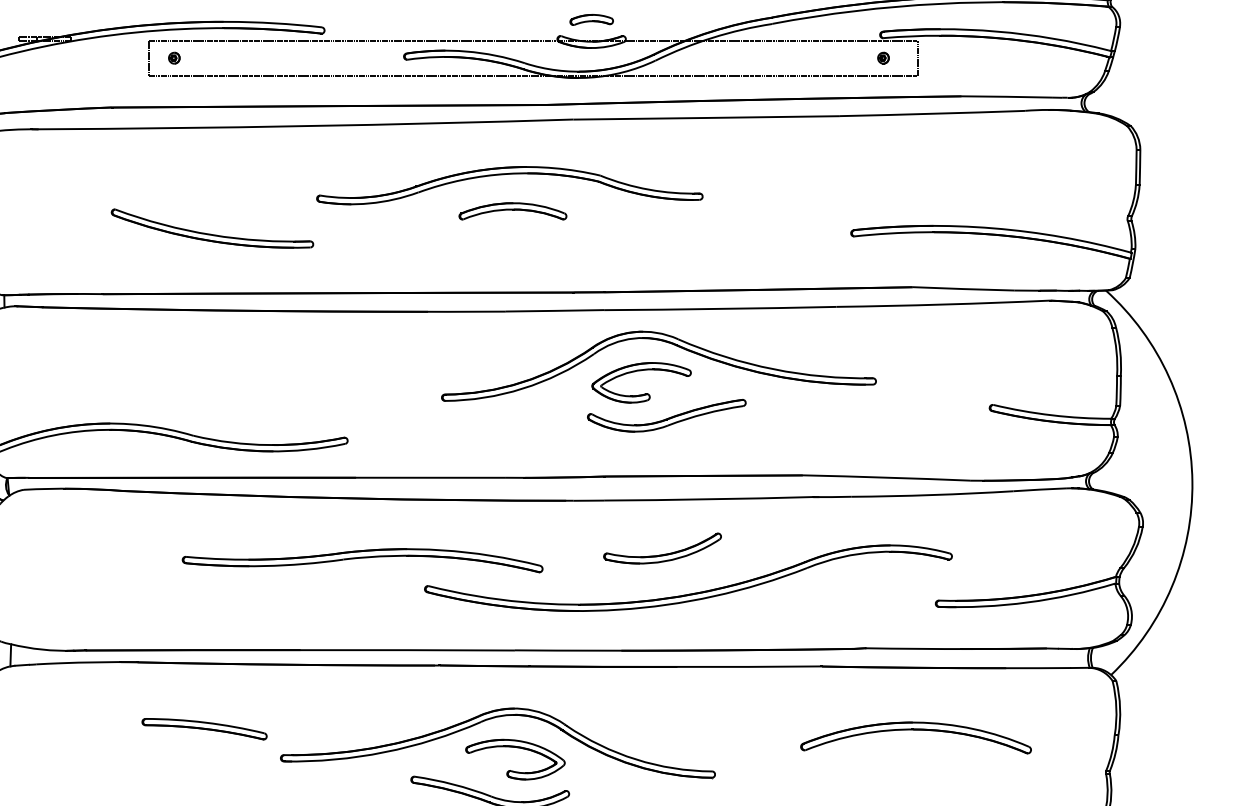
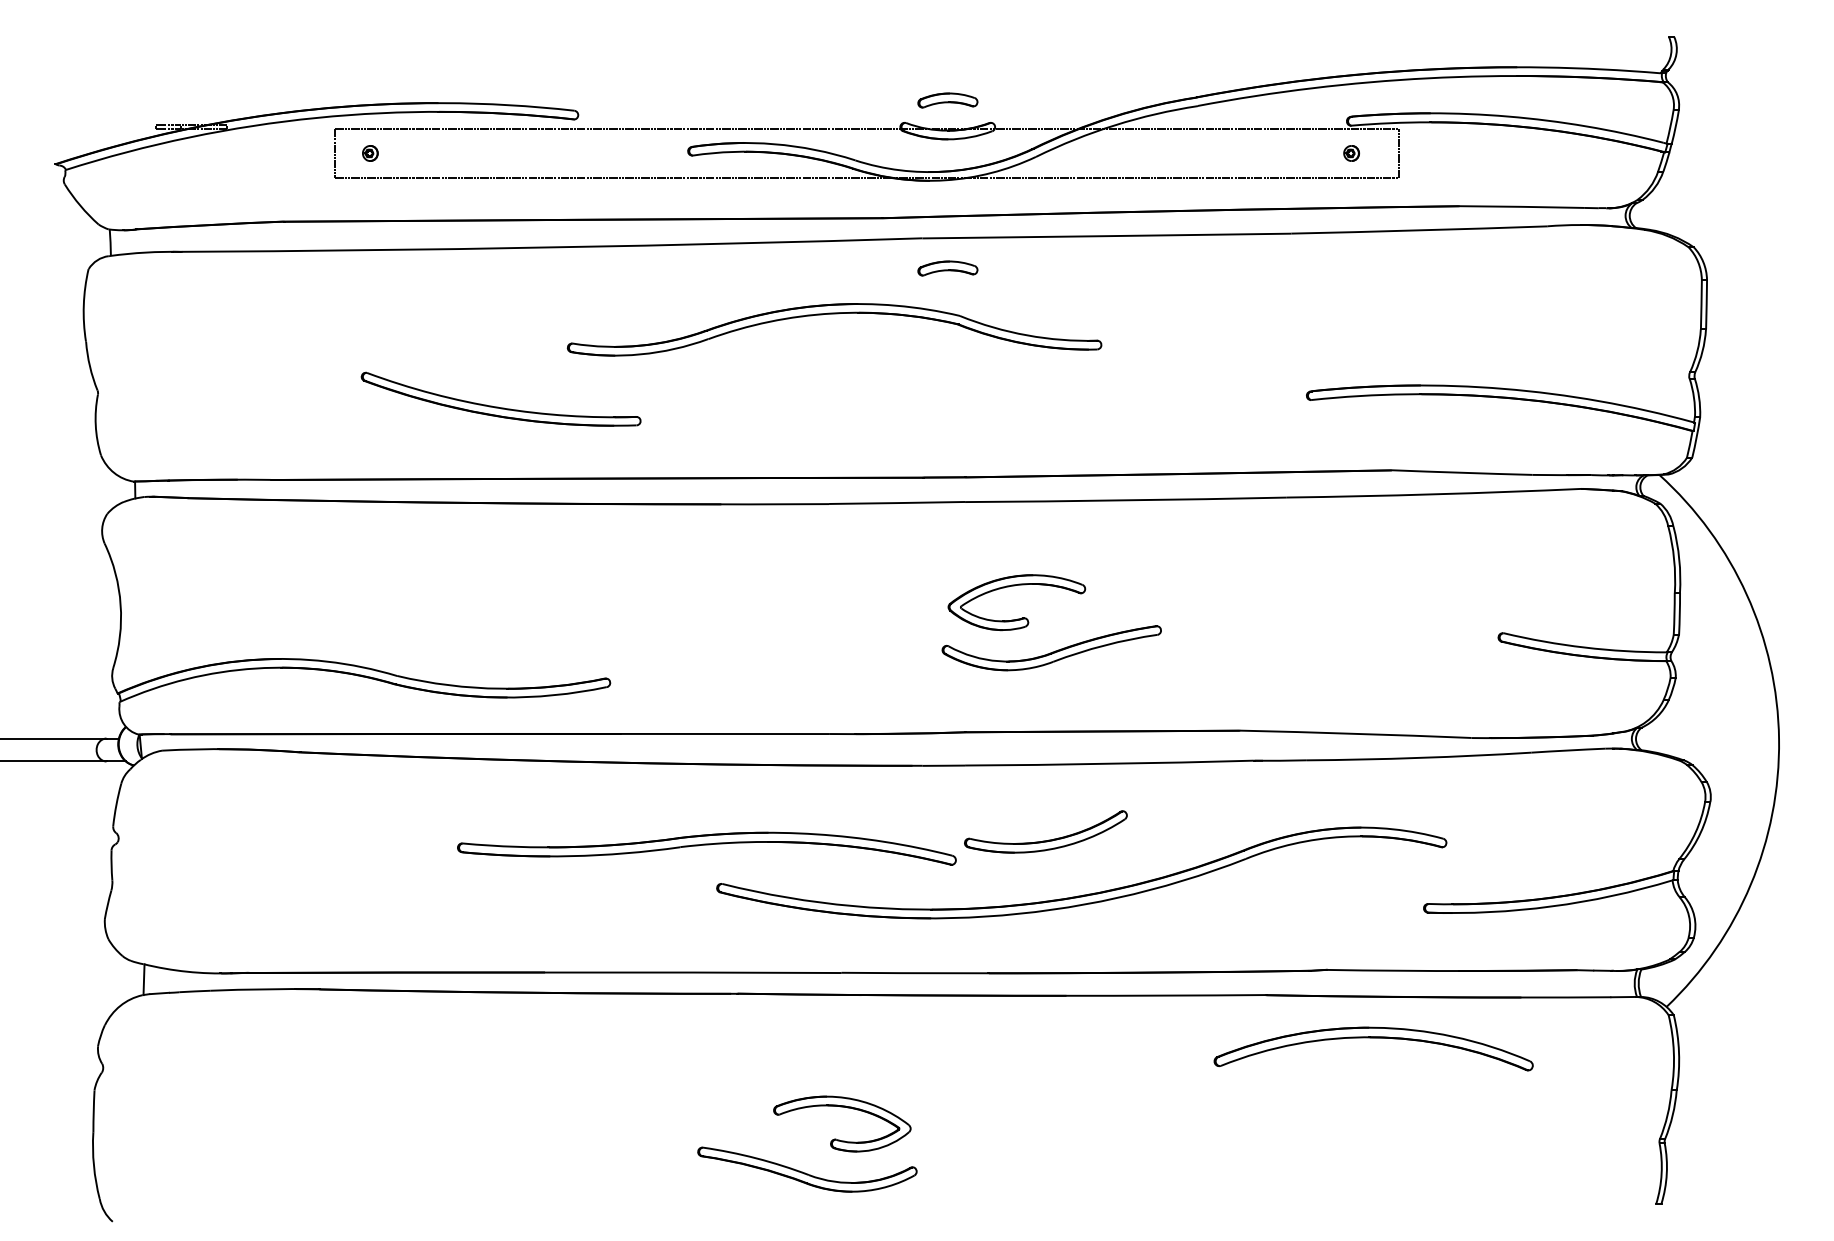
part: (591, 141) -> (947, 268), added
part: (512, 211) -> (838, 365), removed
part: (210, 233) -> (498, 406), moved
part: (665, 342) -> (1050, 546), removed
part: (362, 560) -> (706, 848), moved
part: (490, 719) -> (807, 1068), removed
part: (204, 728) -> (412, 1081), removed
part: (915, 730) -> (1373, 1038), moved

